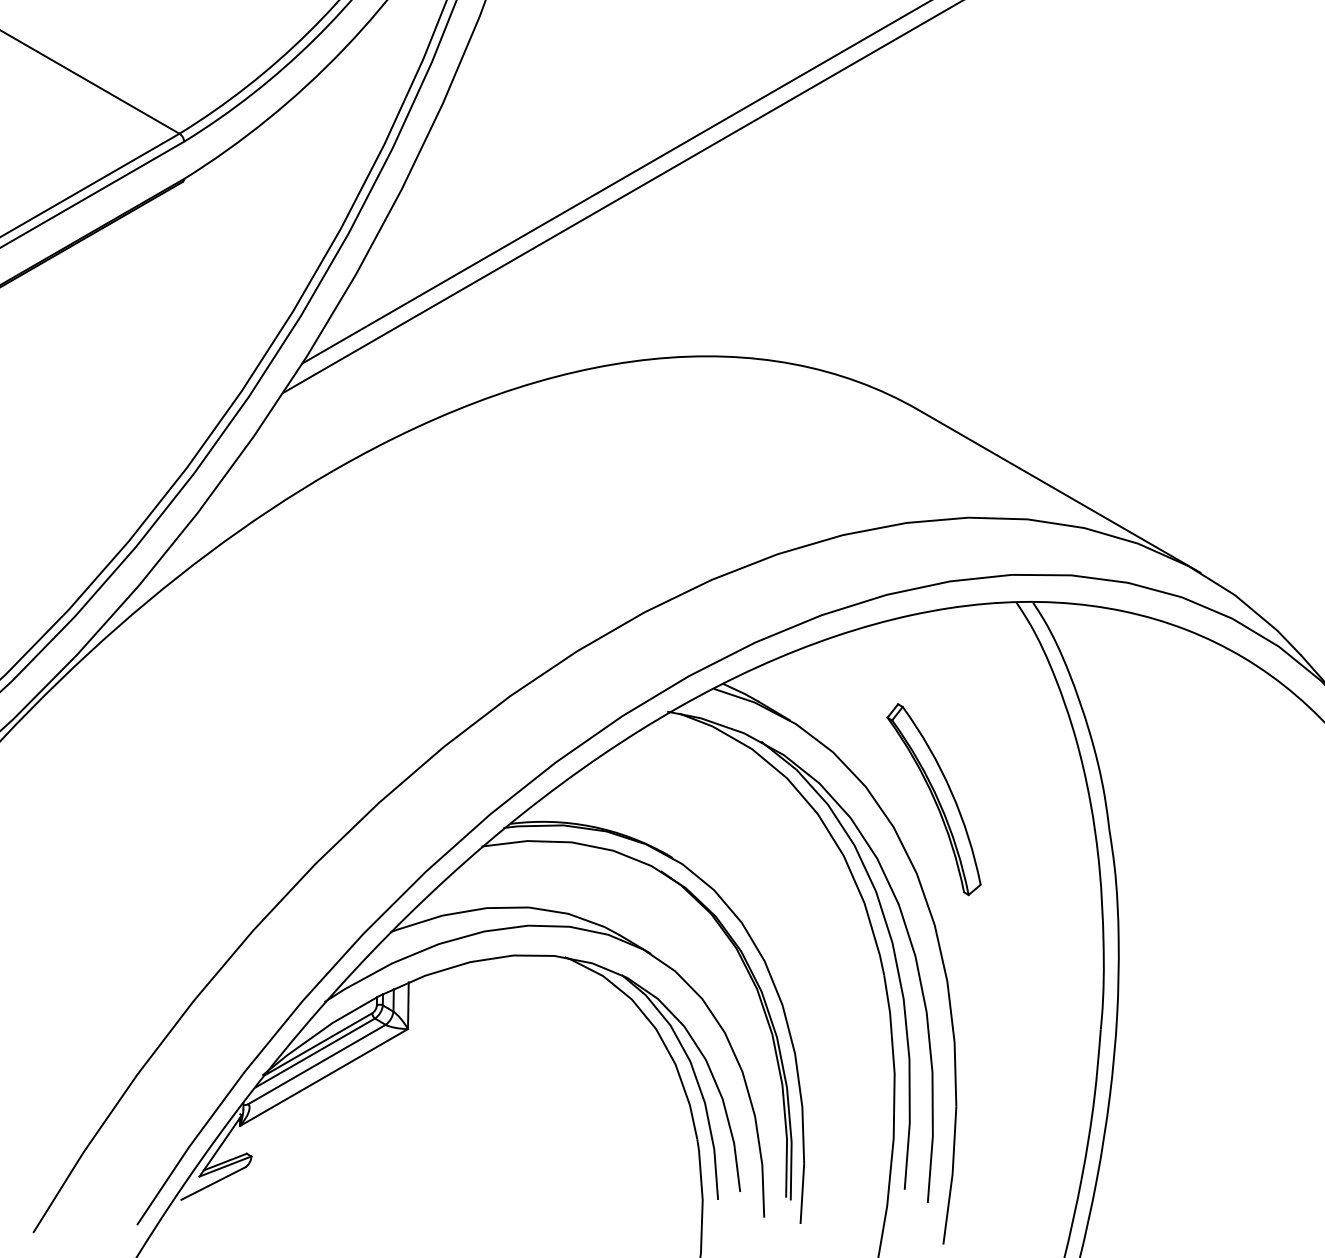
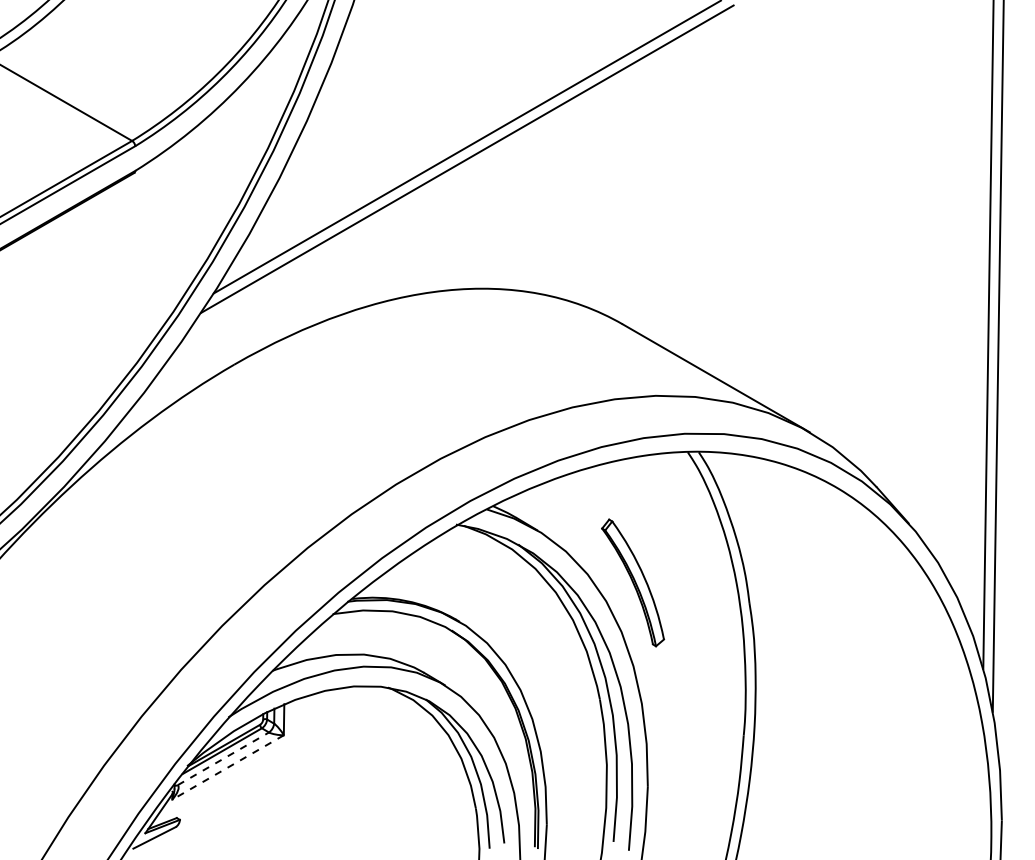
line: (317, 1064) -> (223, 758), solid -> dashed
line: (323, 1077) -> (227, 767), solid -> dashed

